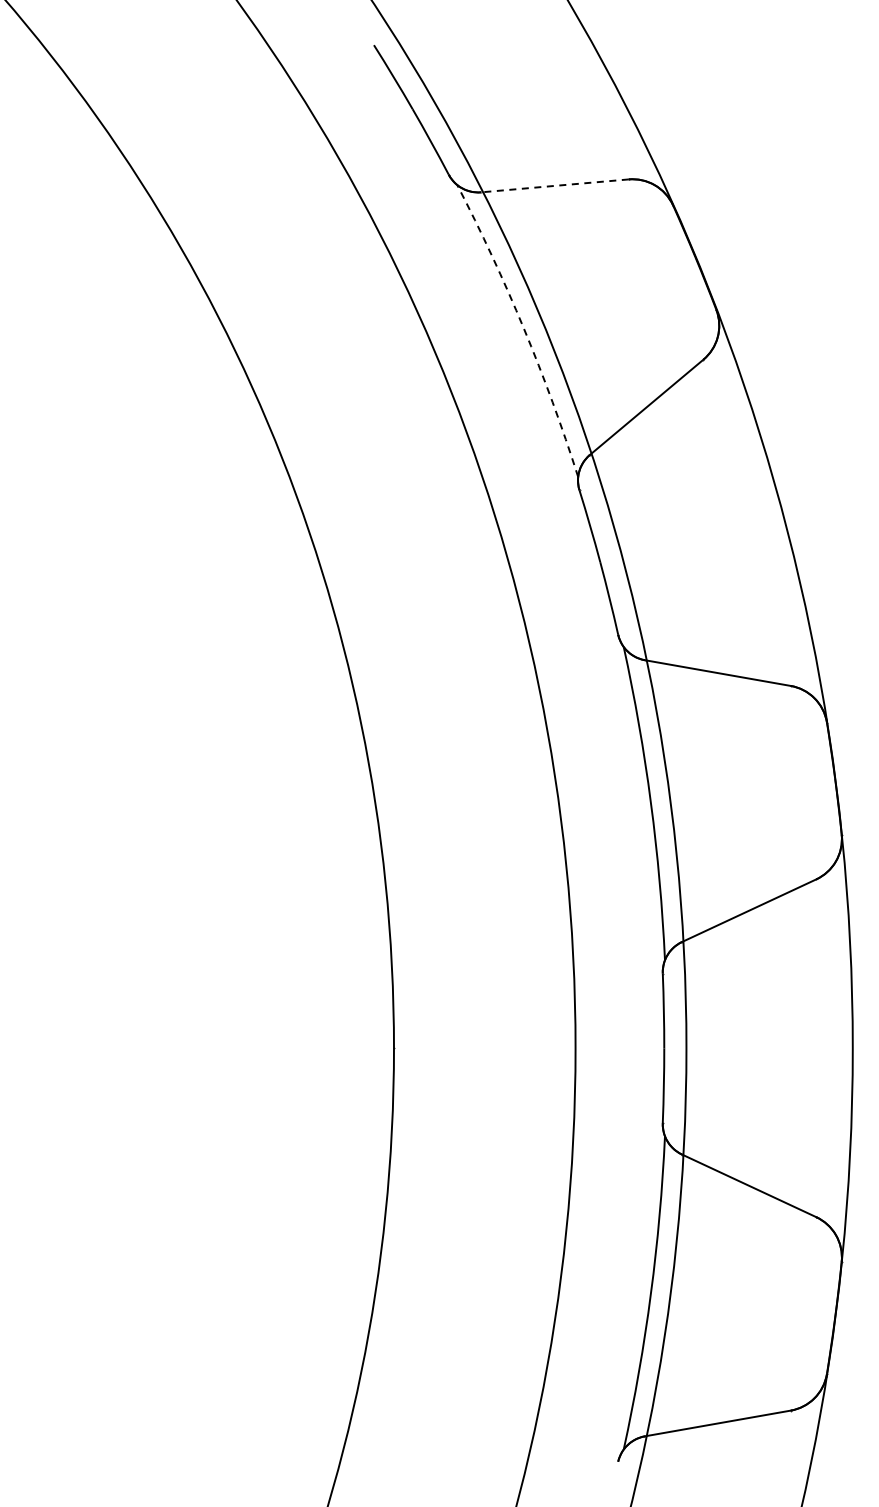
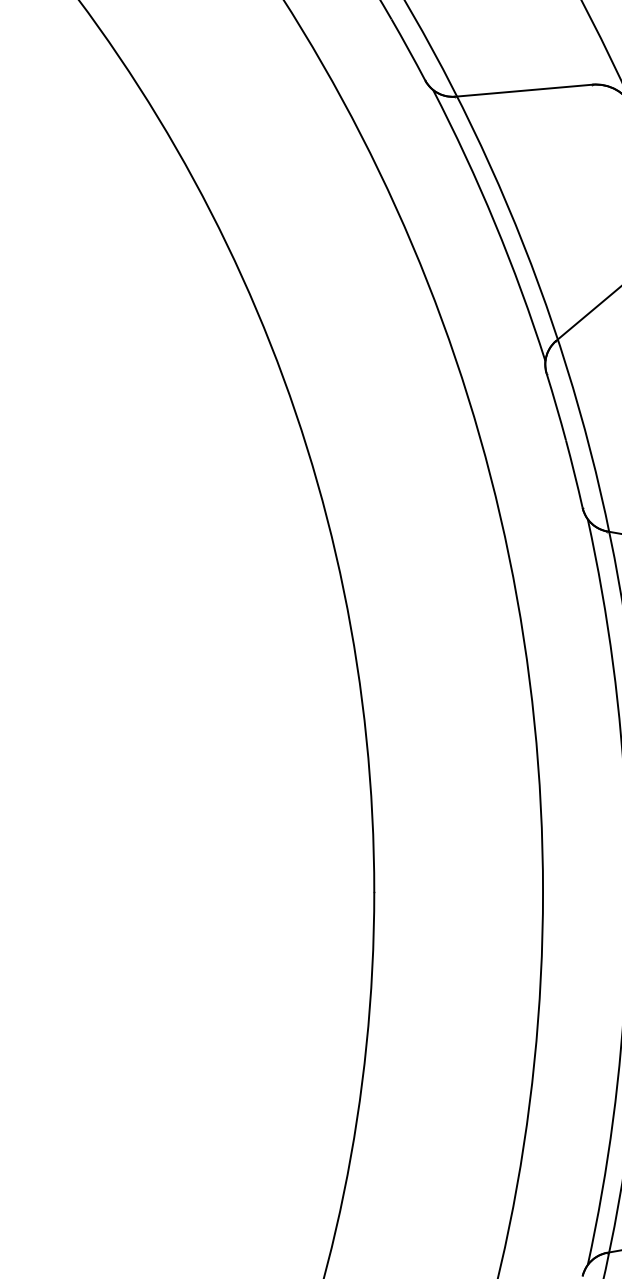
line: (554, 185) -> (523, 90), dashed -> solid
arc: (523, 328) -> (494, 223), dashed -> solid

